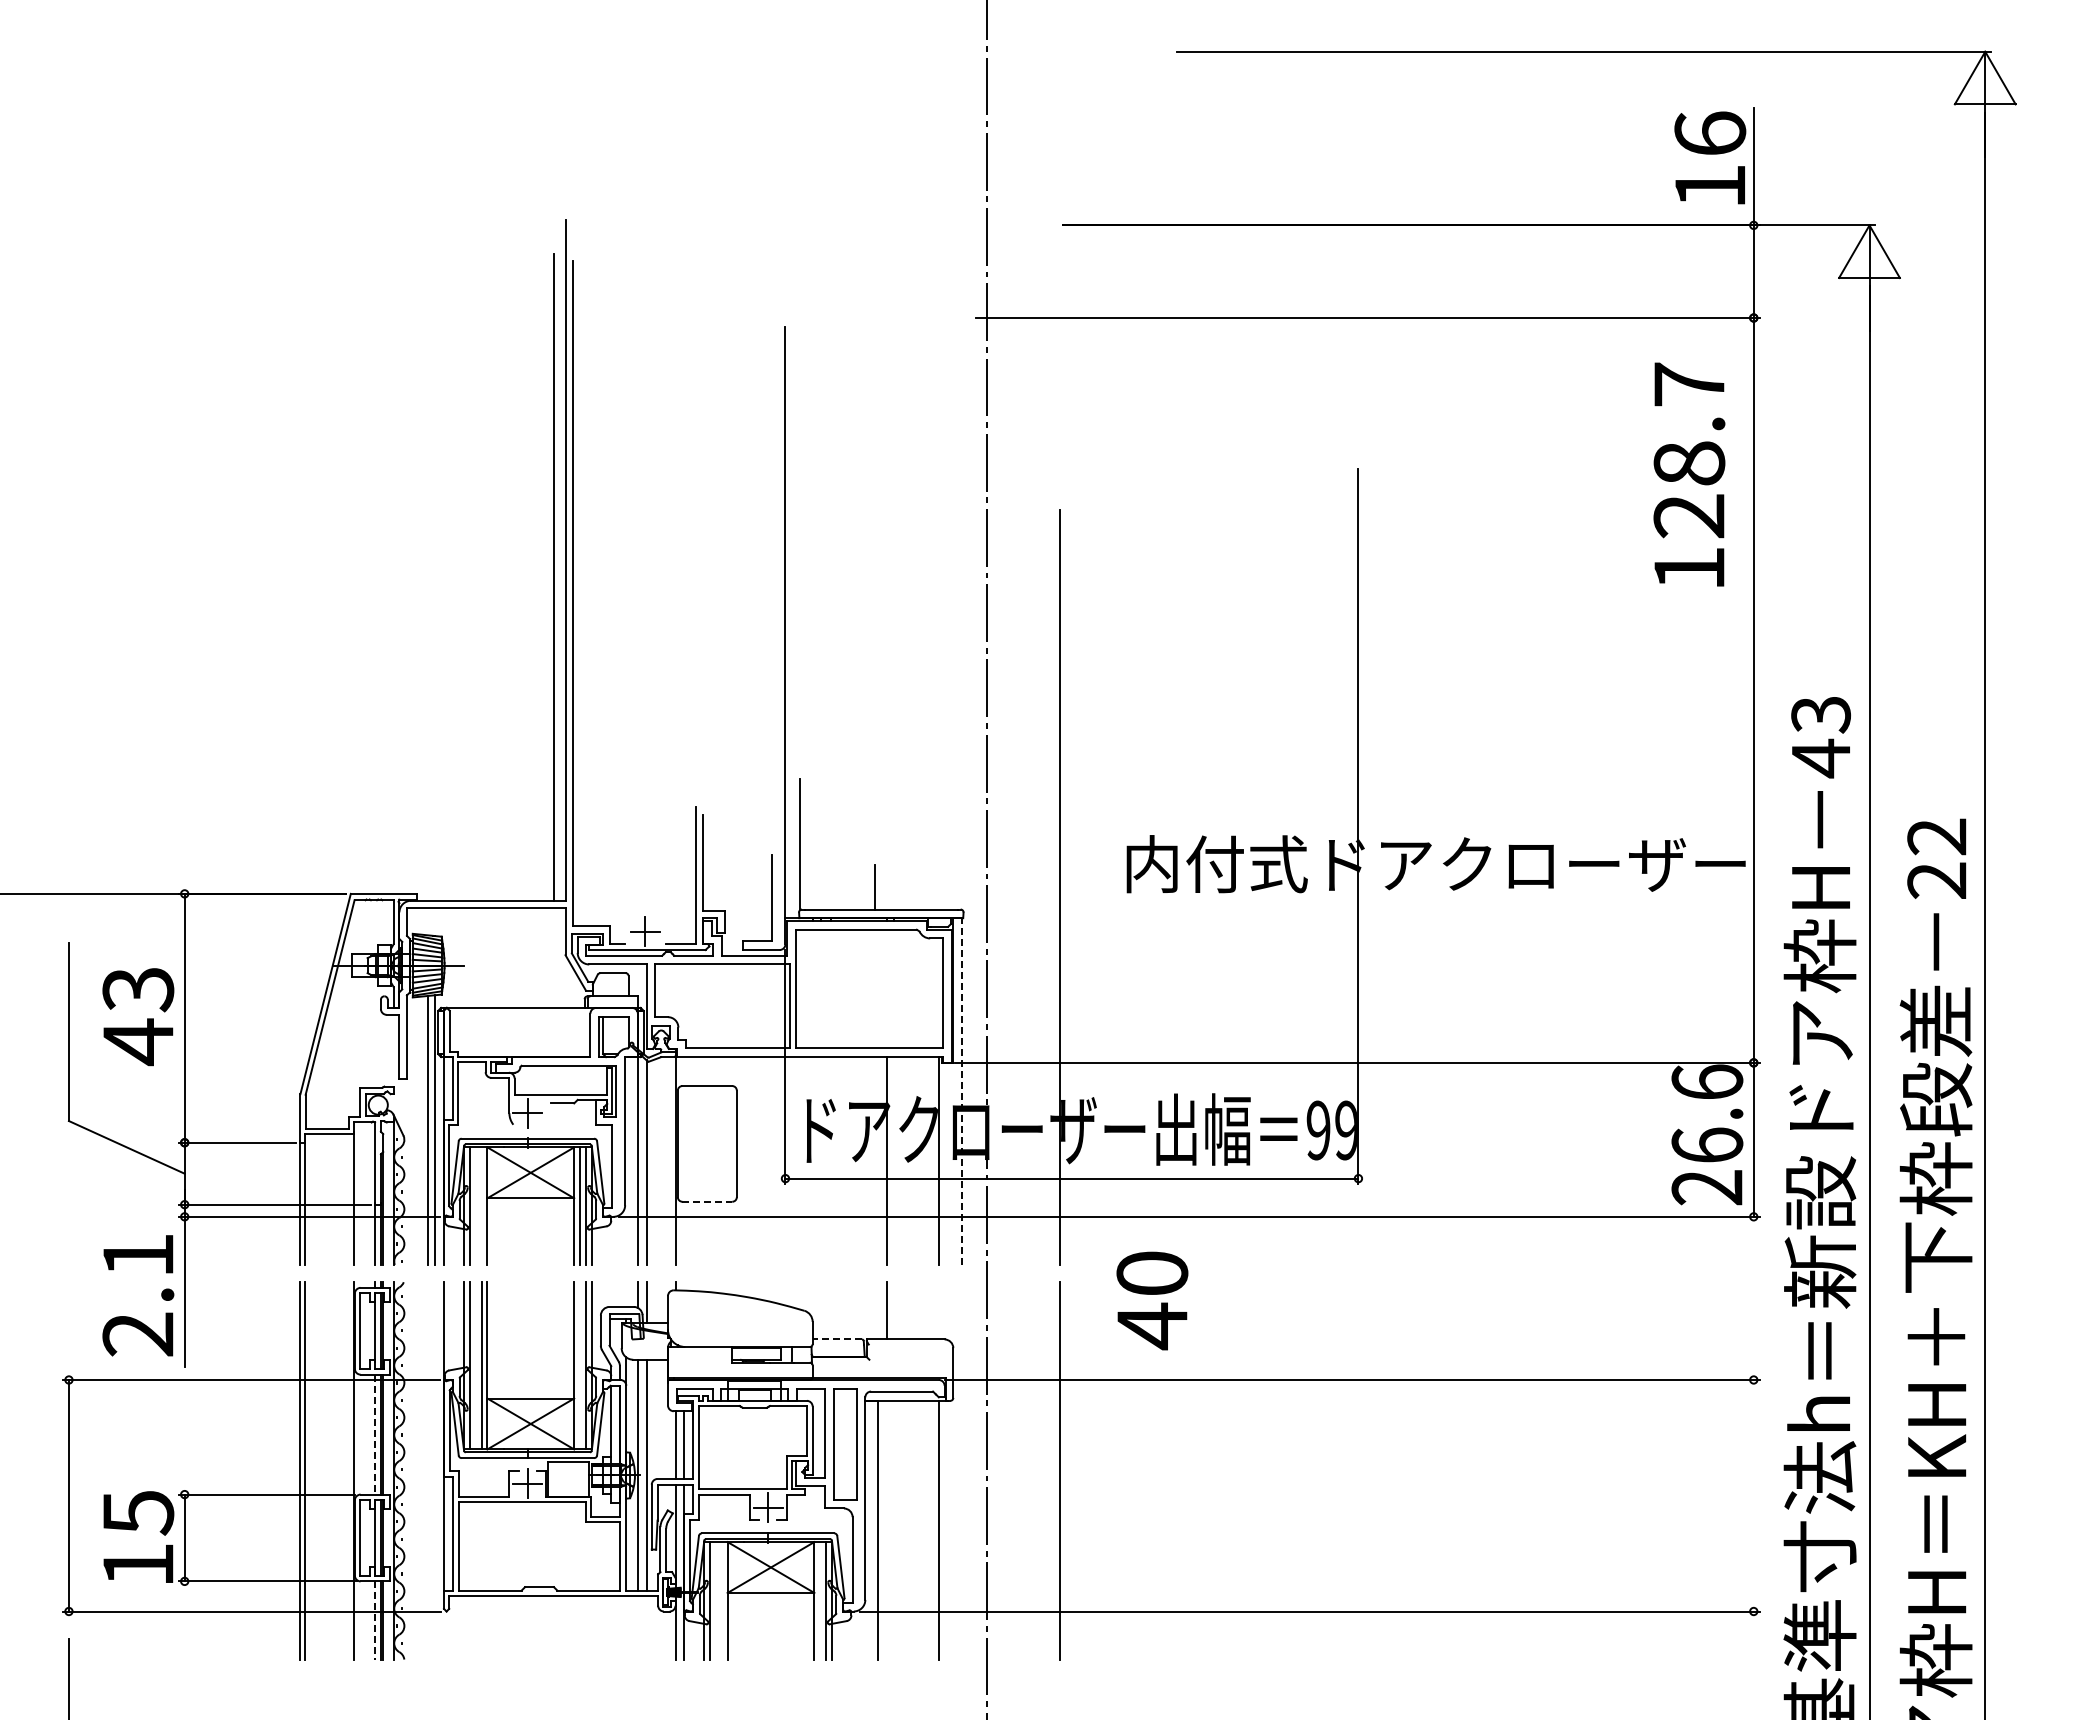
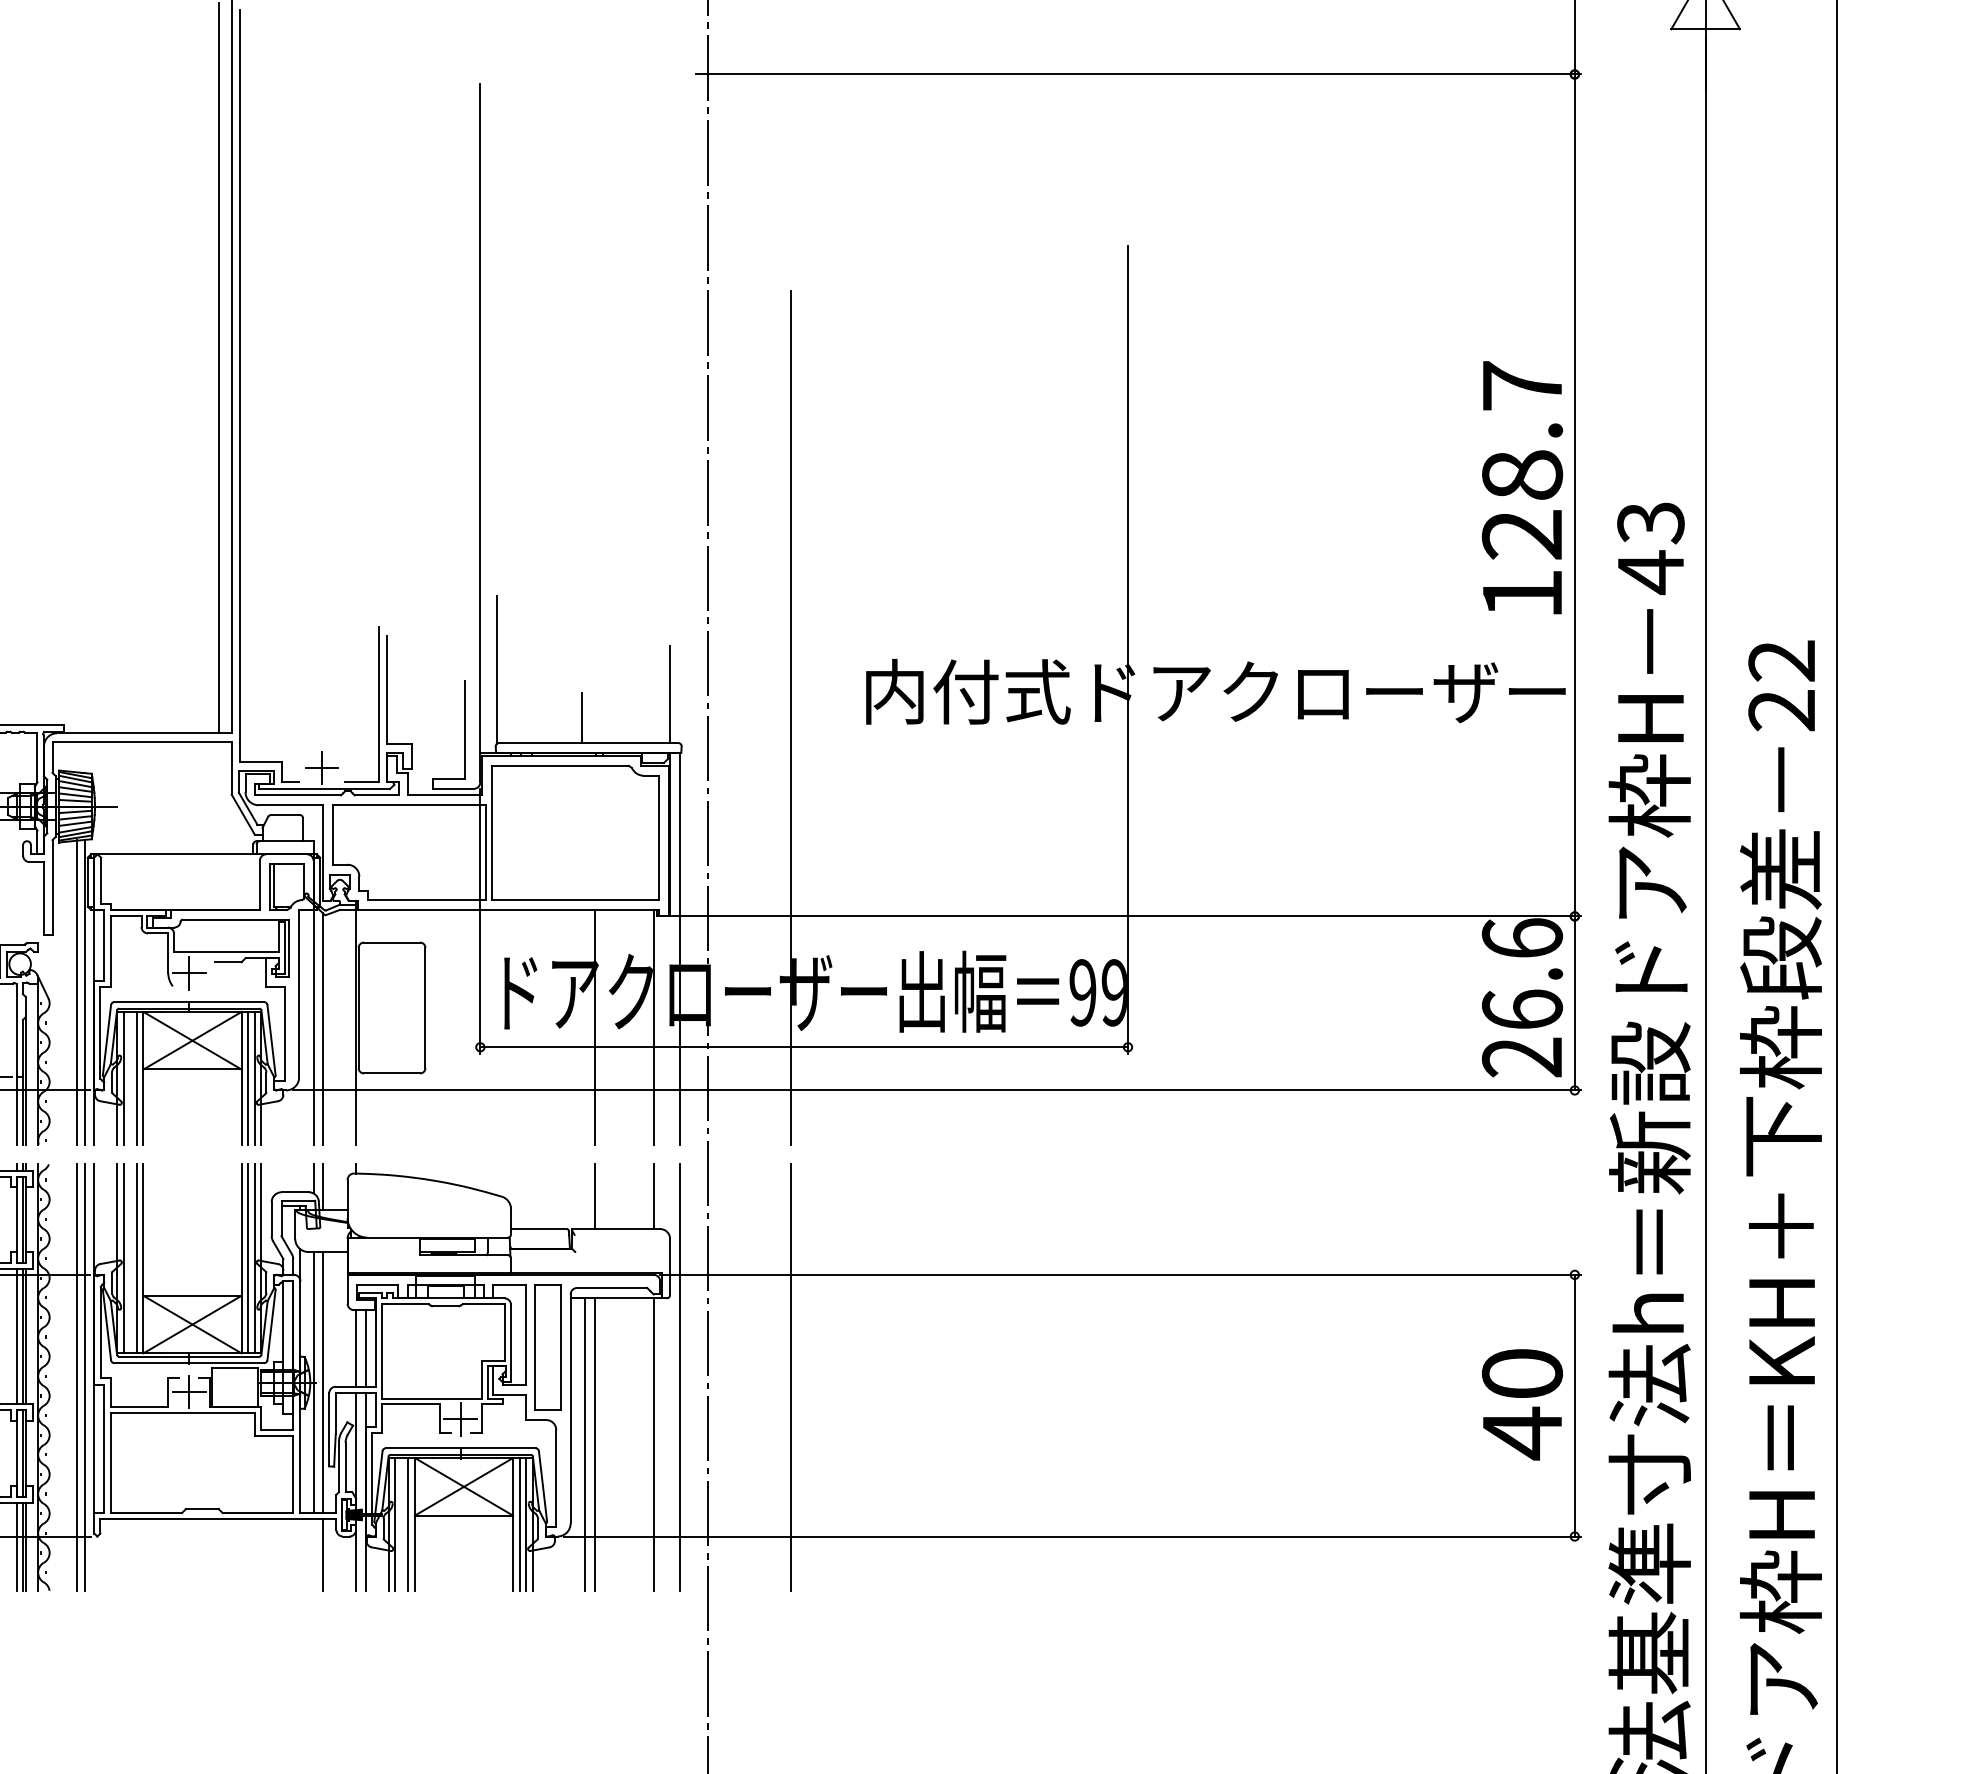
text: (1689, 474) -> (1522, 487), moved
line: (953, 866) -> (670, 694), added
line: (962, 1091) -> (680, 948), dashed -> solid
line: (707, 1201) -> (392, 1073), dashed -> solid
line: (481, 1205) -> (136, 1077), added
text: (1152, 1300) -> (1522, 1404), moved
line: (938, 1310) -> (653, 1196), added
line: (837, 1339) -> (539, 1229), dashed -> solid
line: (580, 1365) -> (248, 1258), added
line: (375, 1434) -> (16, 1336), dashed -> solid
line: (428, 1470) -> (76, 1377), added
line: (435, 1470) -> (84, 1377), added
line: (962, 1470) -> (680, 1377), added
line: (1753, 1495) -> (1574, 1405), added
line: (886, 1529) -> (594, 1443), added
line: (721, 1600) -> (408, 1524), added
line: (820, 1600) -> (519, 1524), added
line: (375, 1620) -> (16, 1546), dashed -> solid
line: (646, 1627) -> (323, 1554), added

